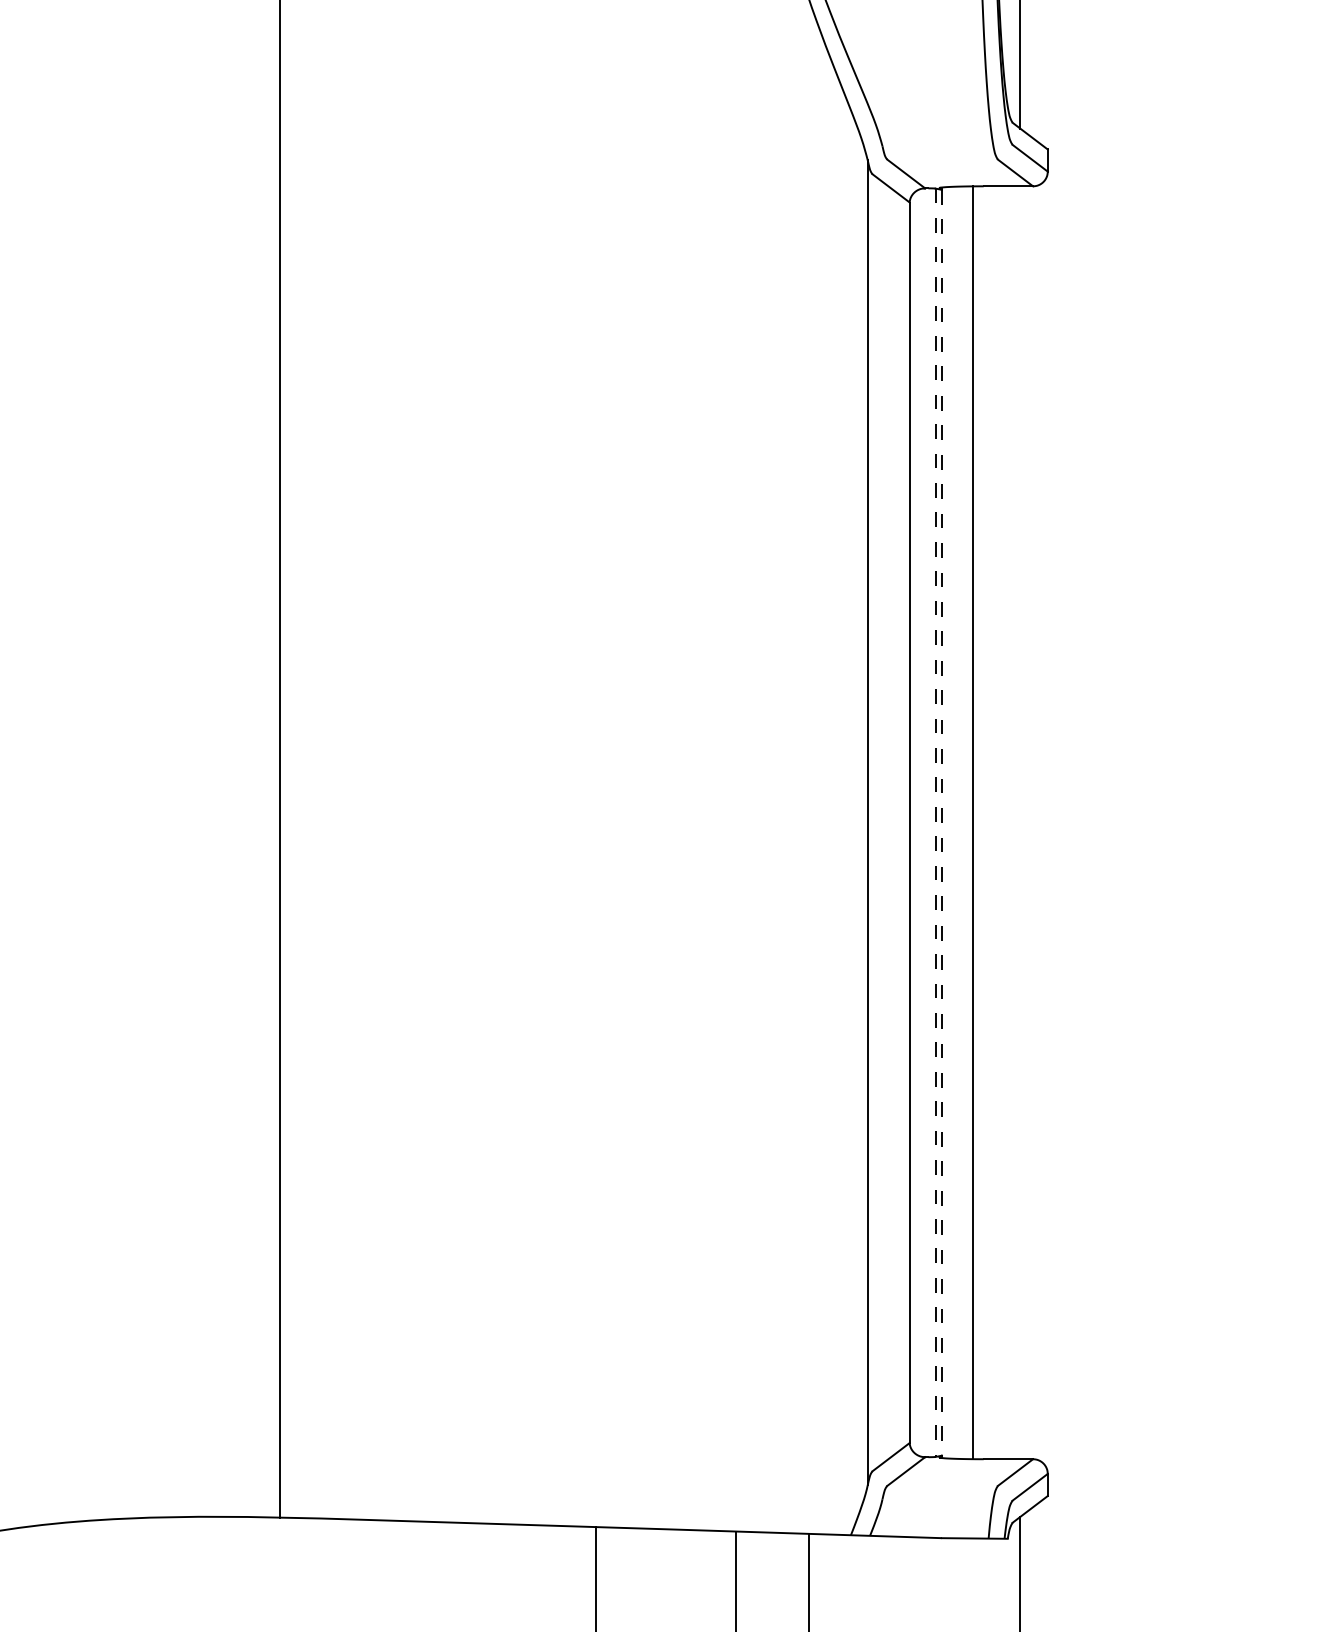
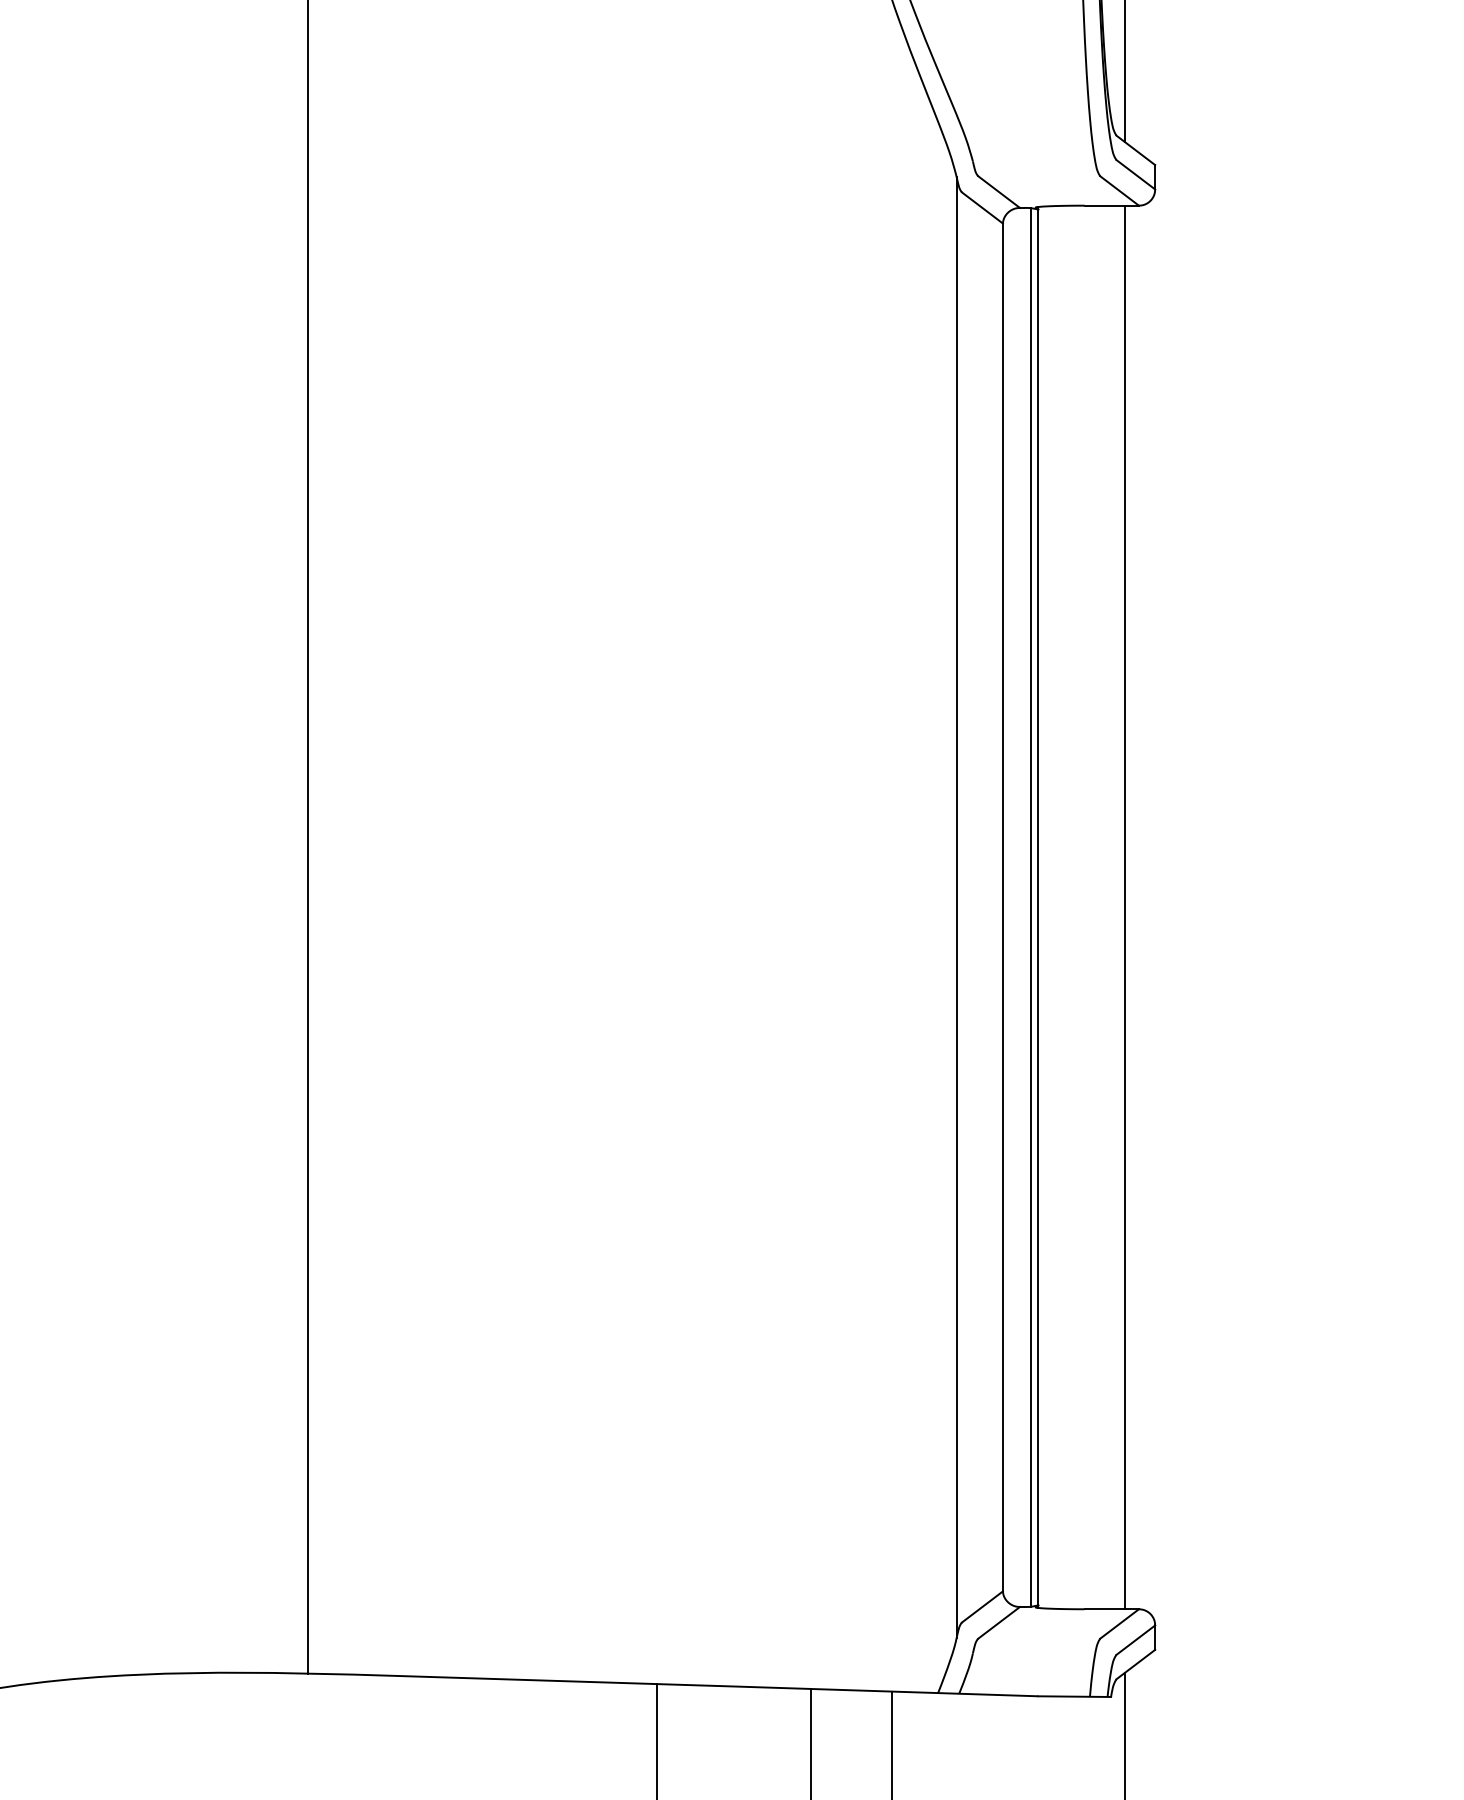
line: (935, 822) -> (1031, 907), dashed -> solid
line: (941, 822) -> (1038, 907), dashed -> solid
line: (972, 822) -> (1124, 907), moved

